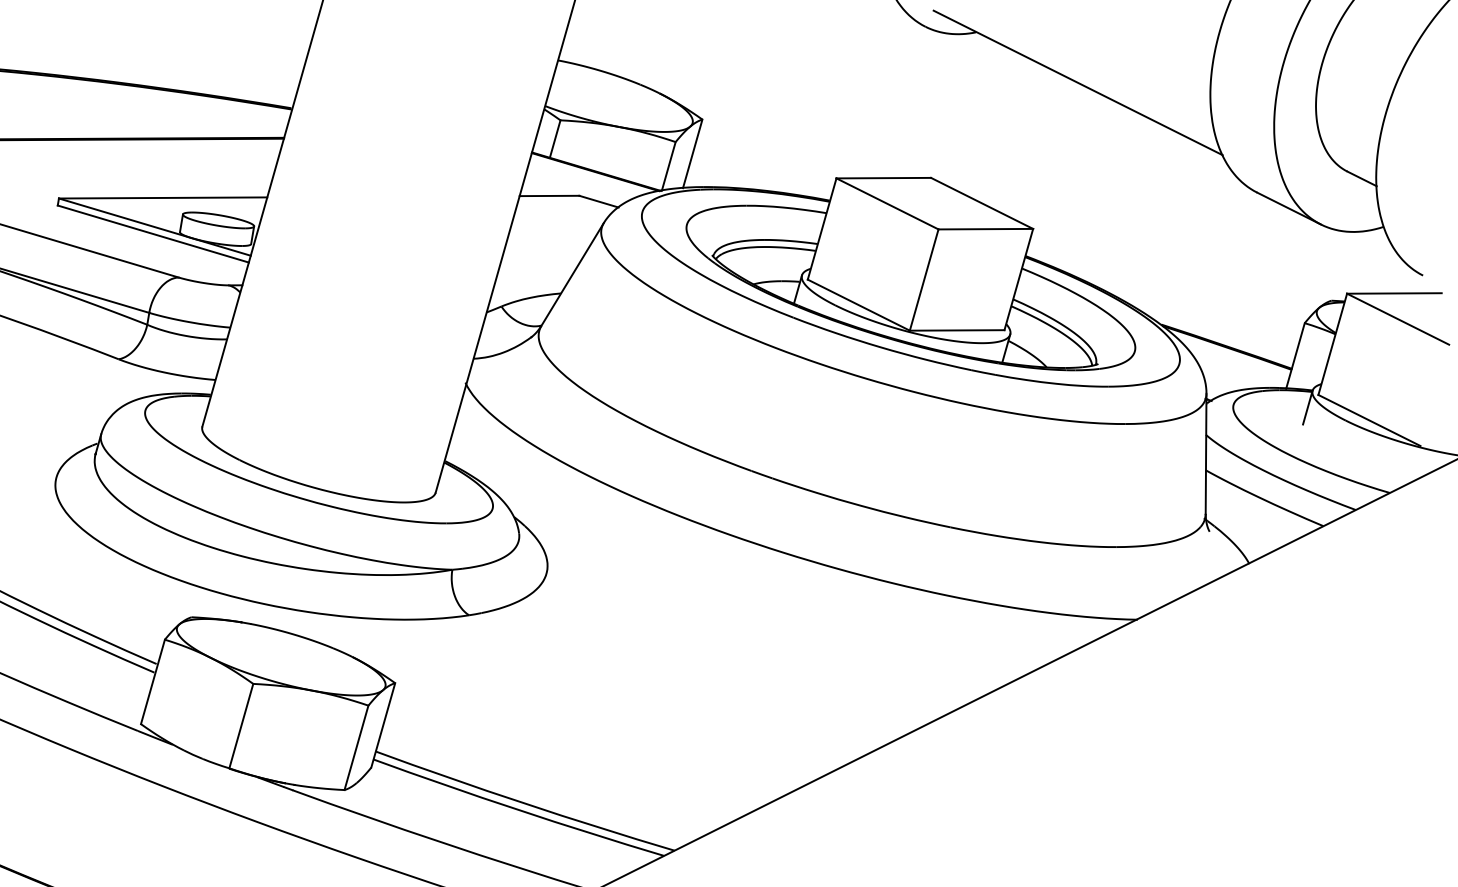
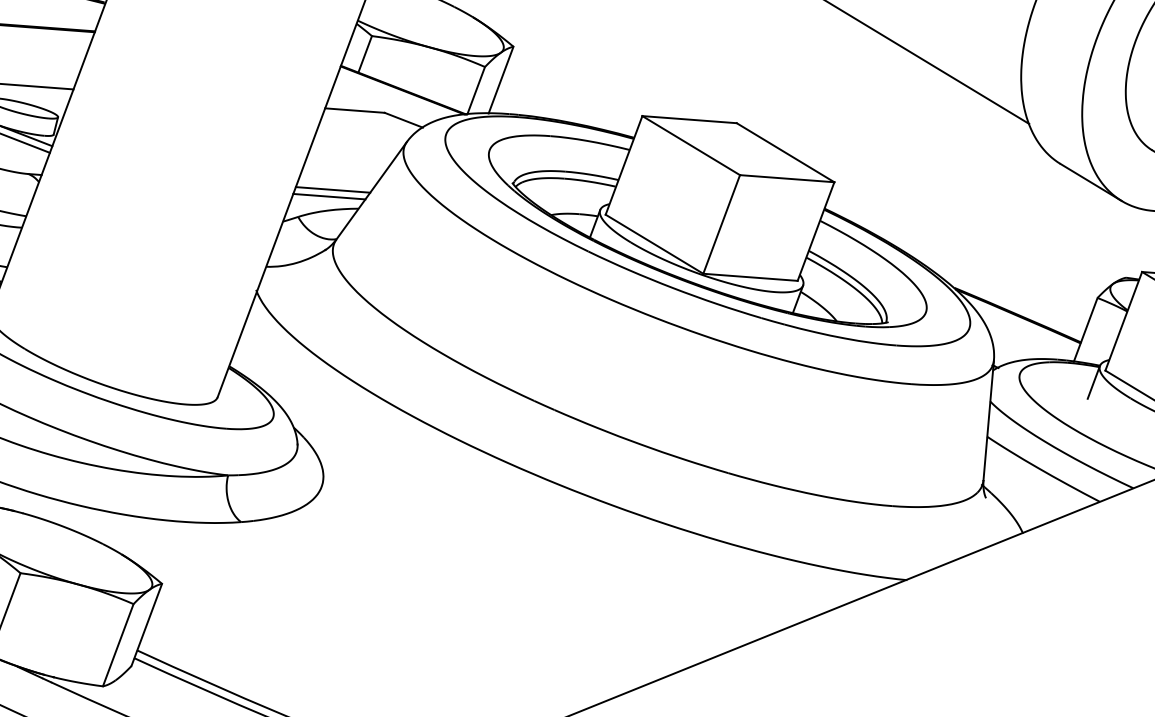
line: (533, 276) -> (332, 189), added
line: (530, 283) -> (328, 196), added

